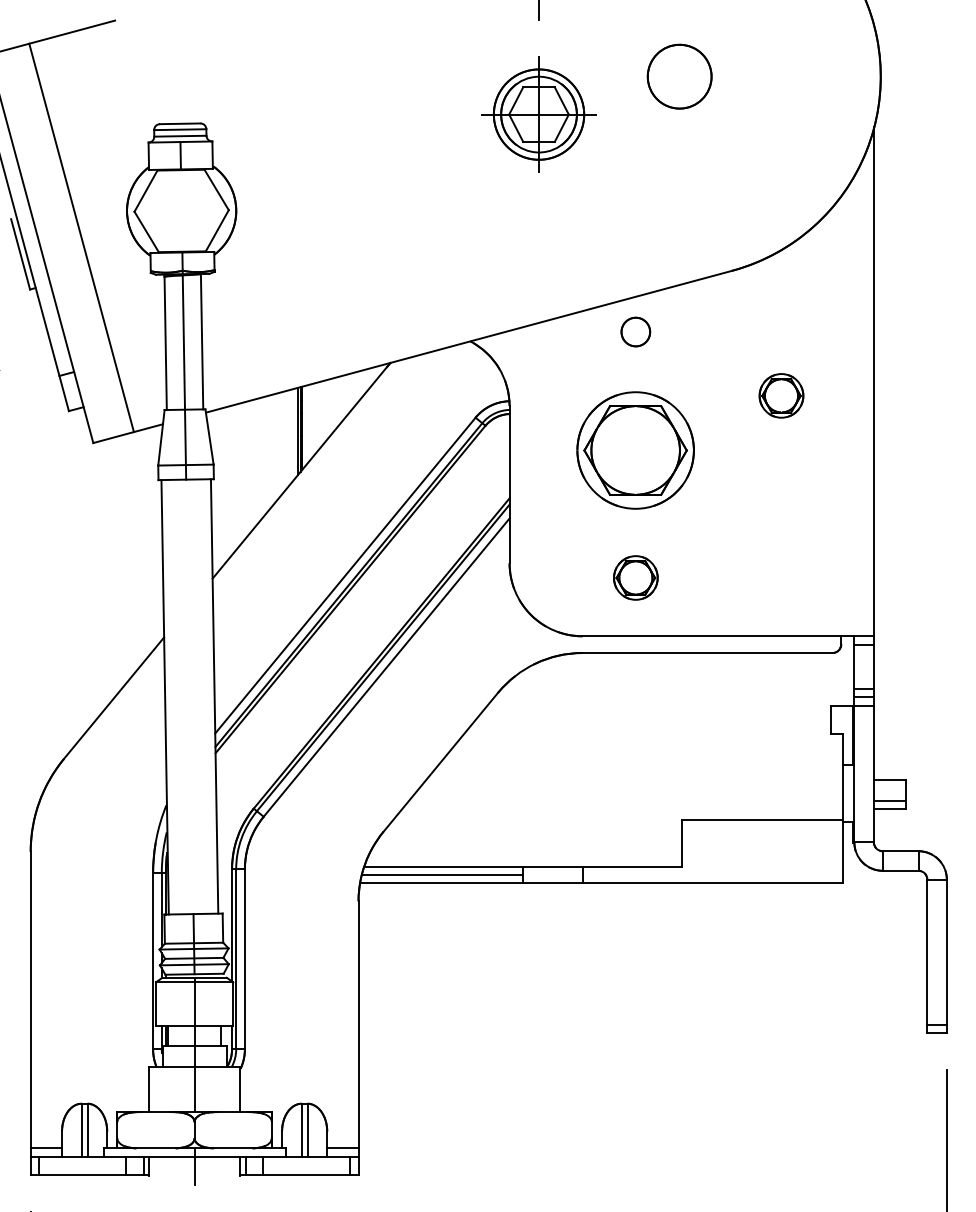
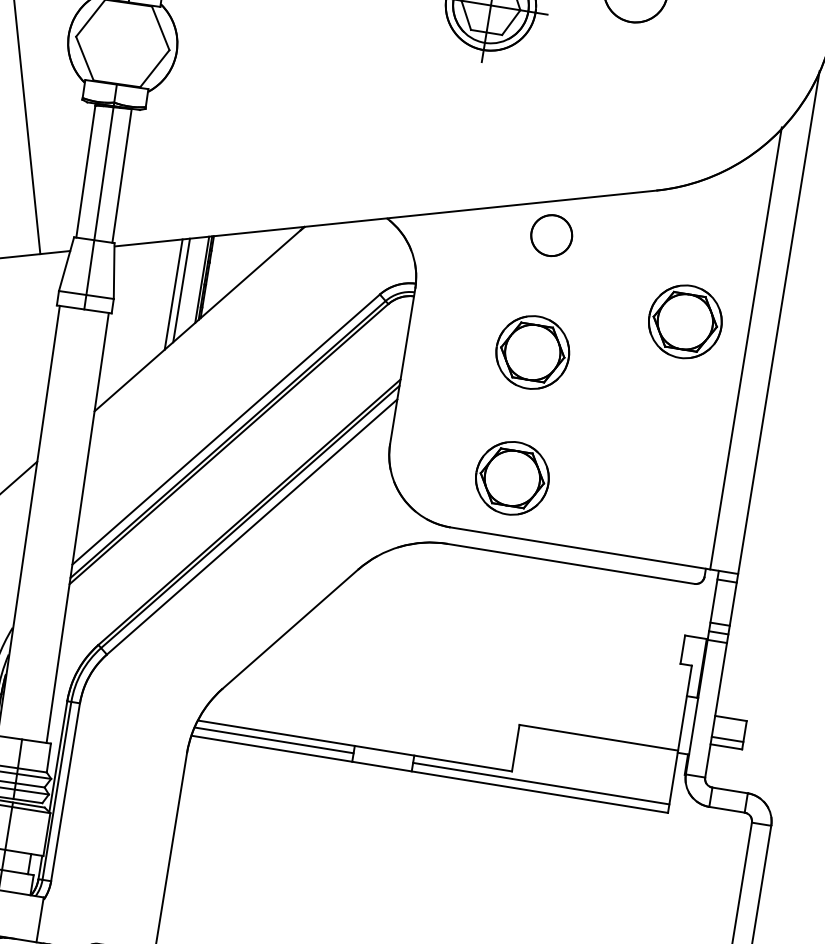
part: (635, 331) -> (551, 235), size x1.43
part: (781, 395) -> (685, 321), size x1.67
line: (845, 412) -> (745, 348), added
line: (279, 444) -> (182, 289), added
line: (272, 450) -> (174, 294), added
part: (635, 450) -> (532, 352), size x0.62
part: (635, 577) -> (512, 477), size x1.67
line: (712, 874) -> (540, 783), added

